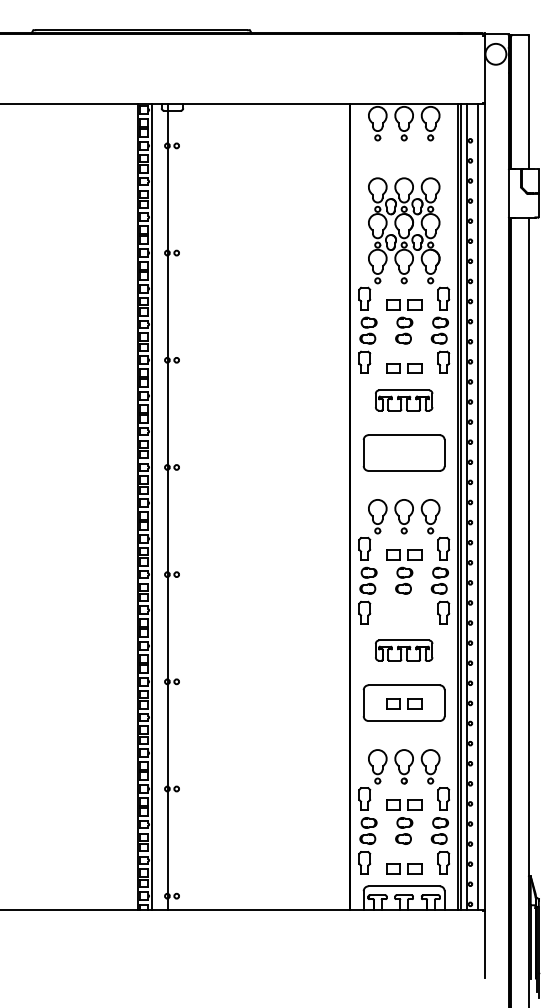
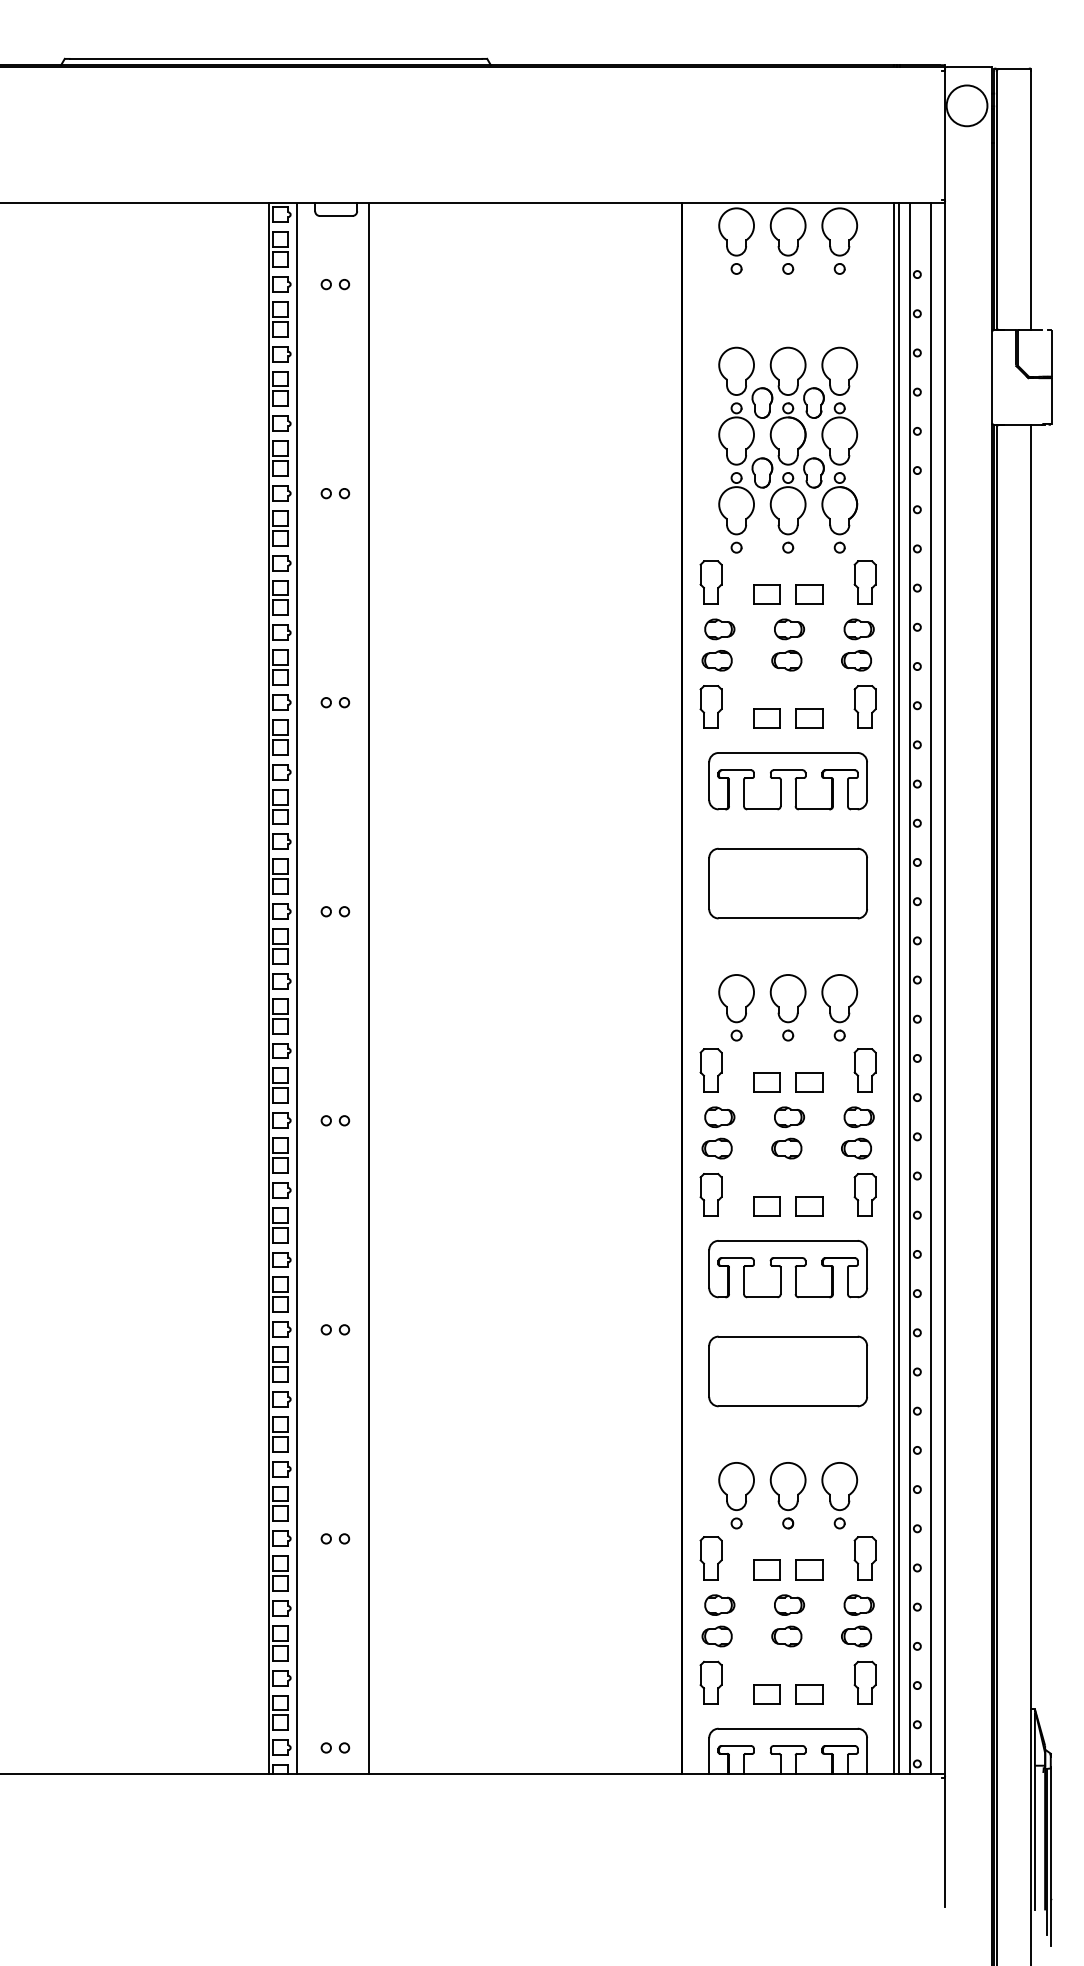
part: (403, 400) -> (786, 781), size x1.43
line: (168, 506) -> (369, 987), moved
part: (403, 650) -> (786, 1268), size x1.43
part: (404, 703) -> (788, 1206), moved

